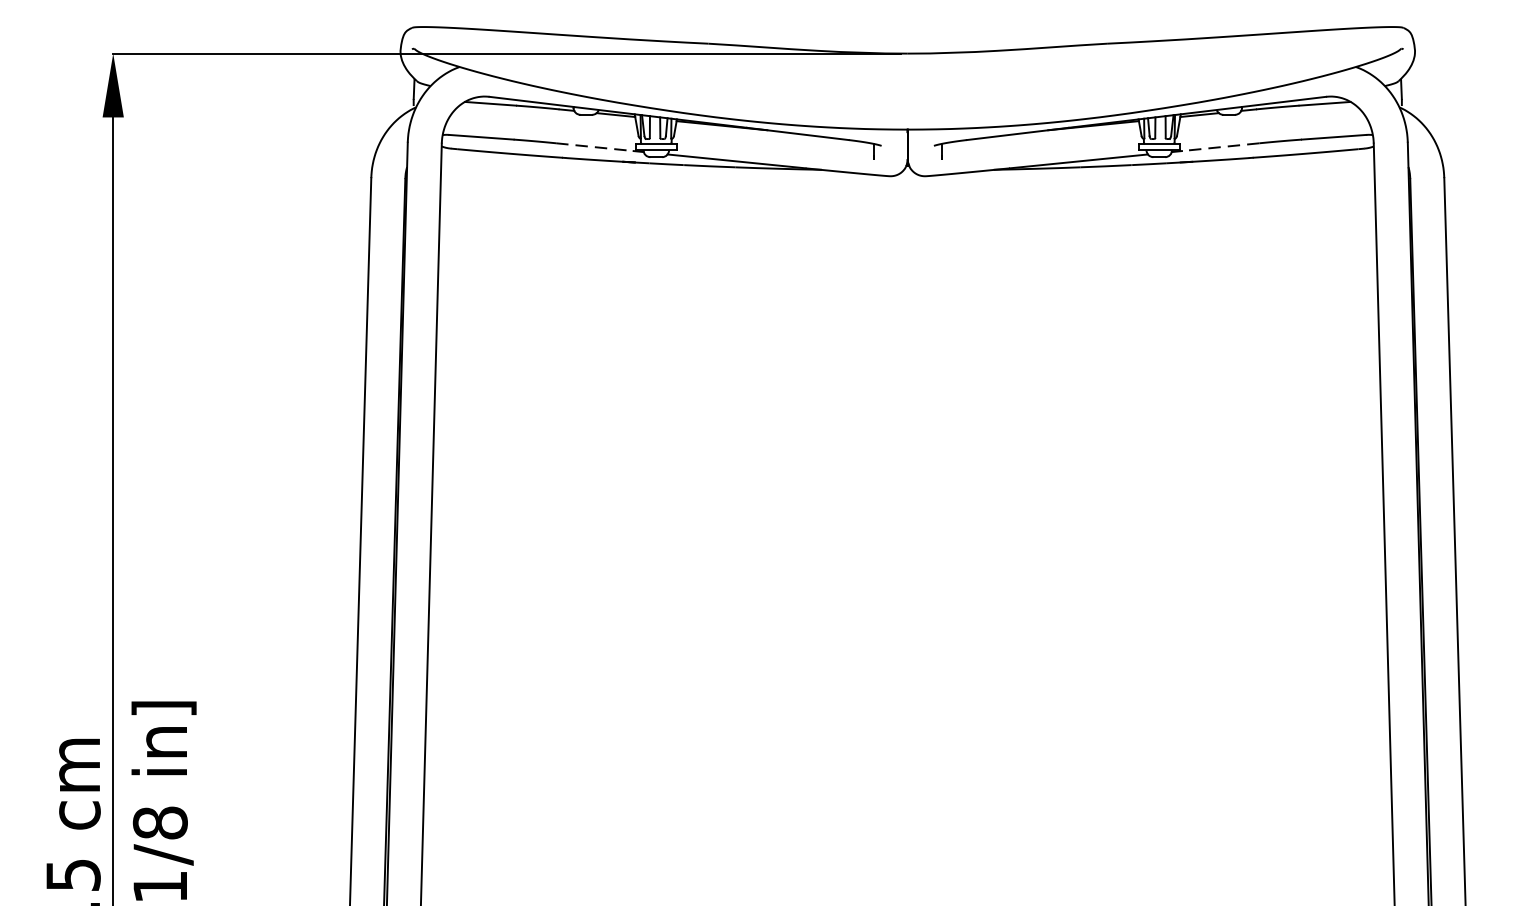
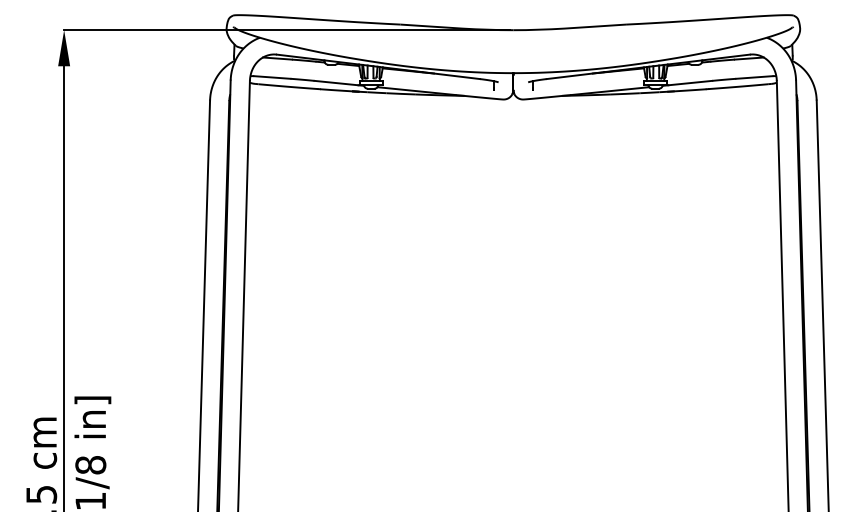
line: (594, 147) -> (336, 83), dashed -> solid
line: (1219, 147) -> (689, 83), dashed -> solid

